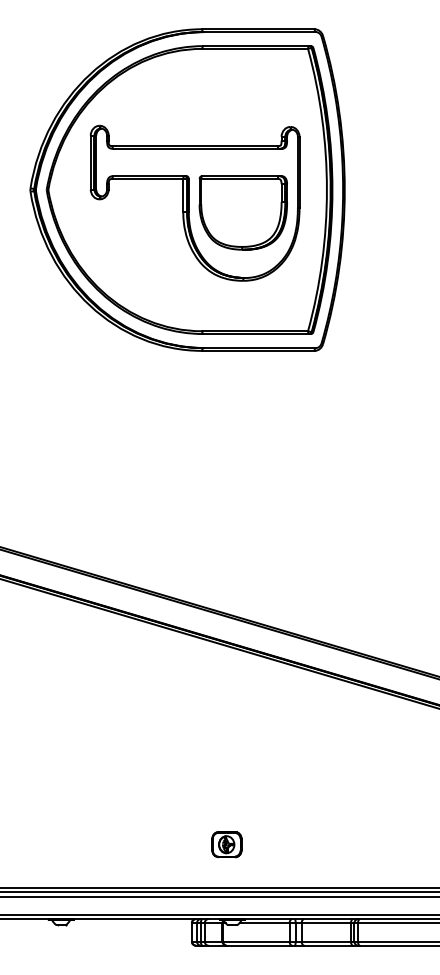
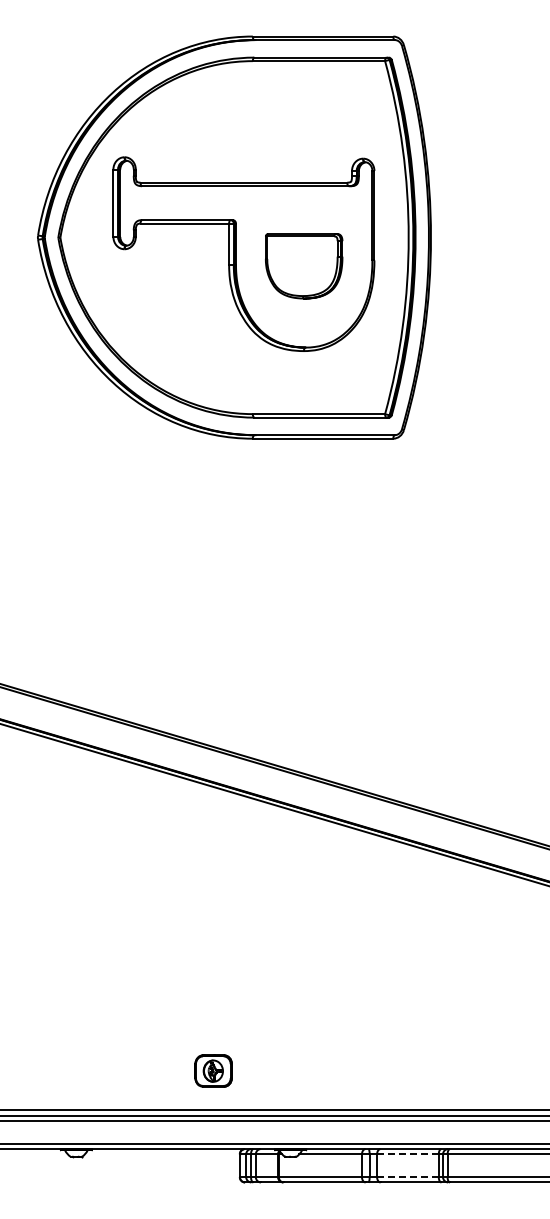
part: (242, 213) -> (303, 266), size x0.7
part: (226, 844) -> (213, 1070), moved
line: (325, 923) -> (407, 1154), solid -> dashed
line: (325, 941) -> (407, 1177), solid -> dashed

